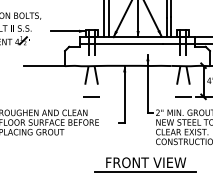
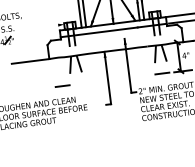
line: (67, 31) -> (47, 26), removed
line: (91, 96) -> (62, 85), moved
part: (145, 164) -> (135, 140), removed

